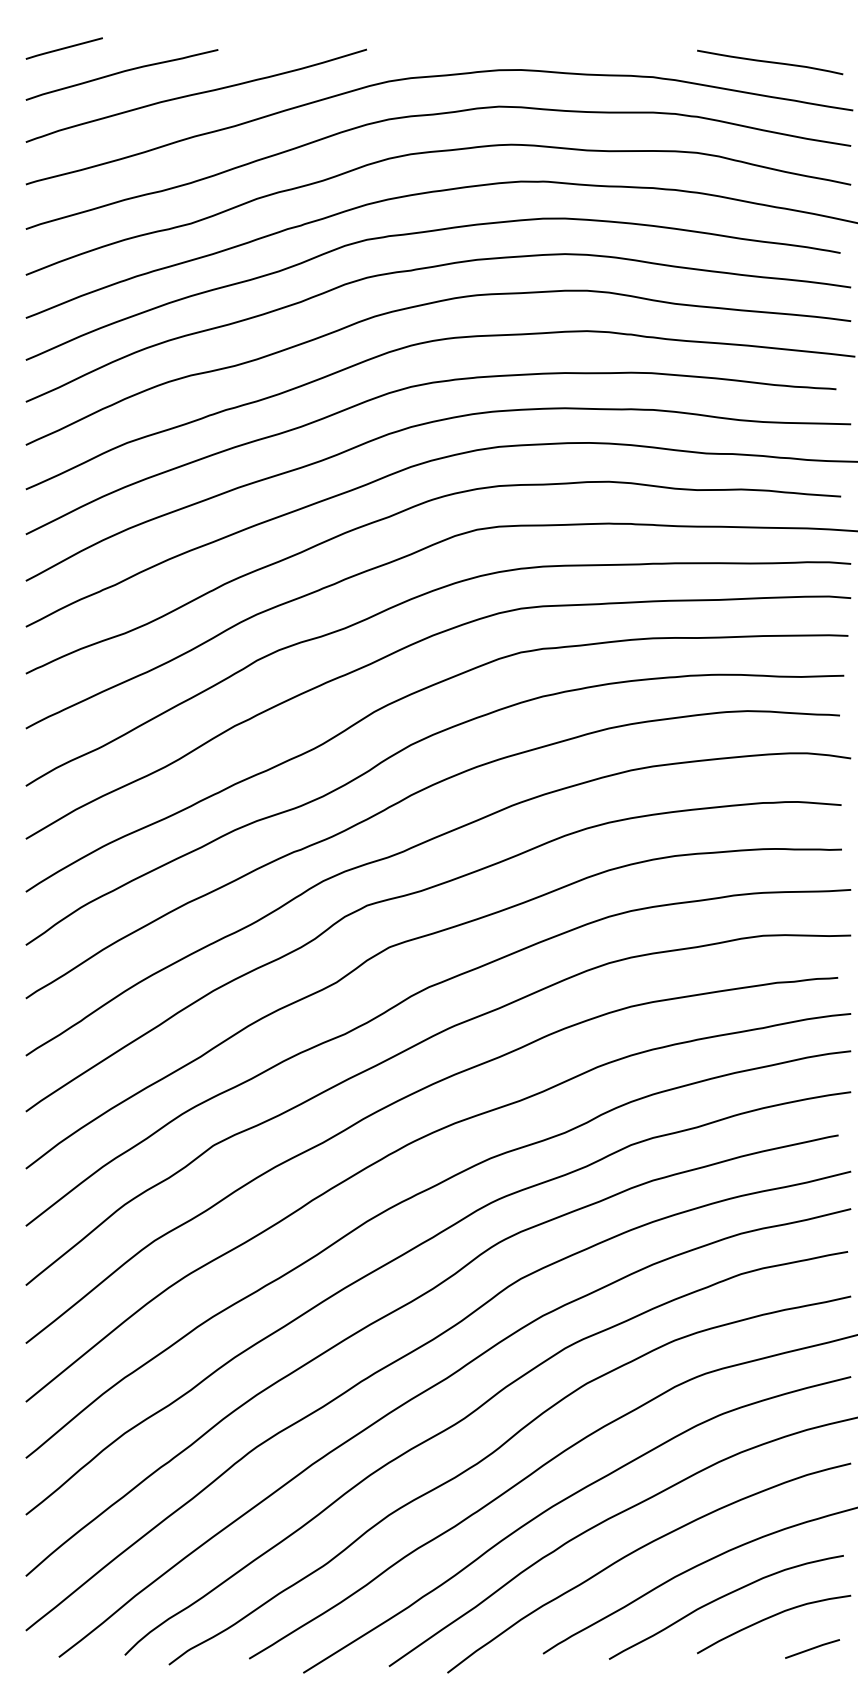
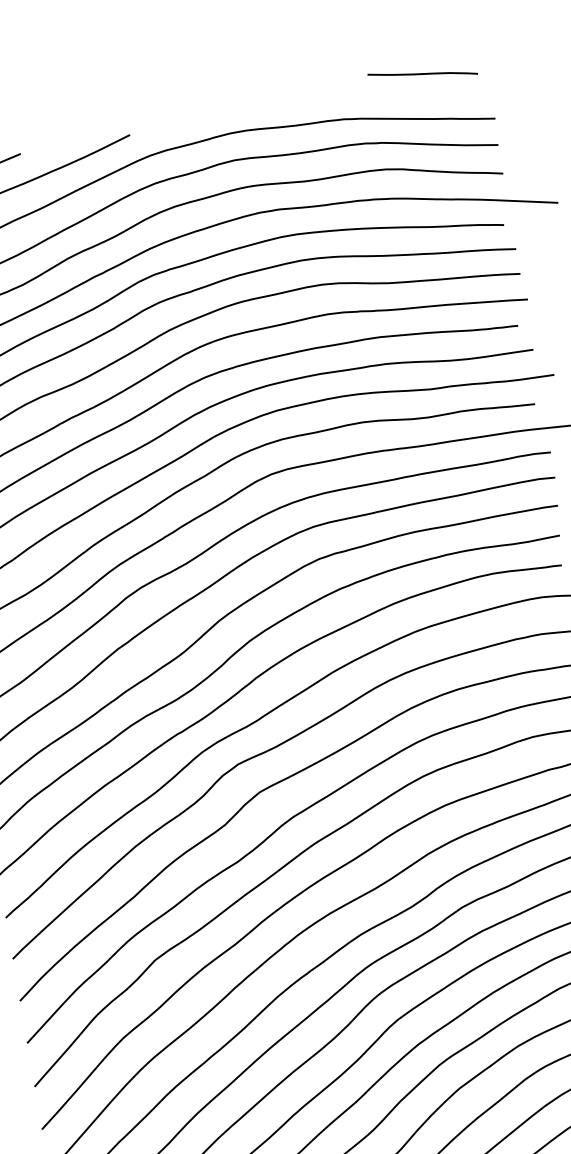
curve: (770, 62) -> (422, 74), moved

